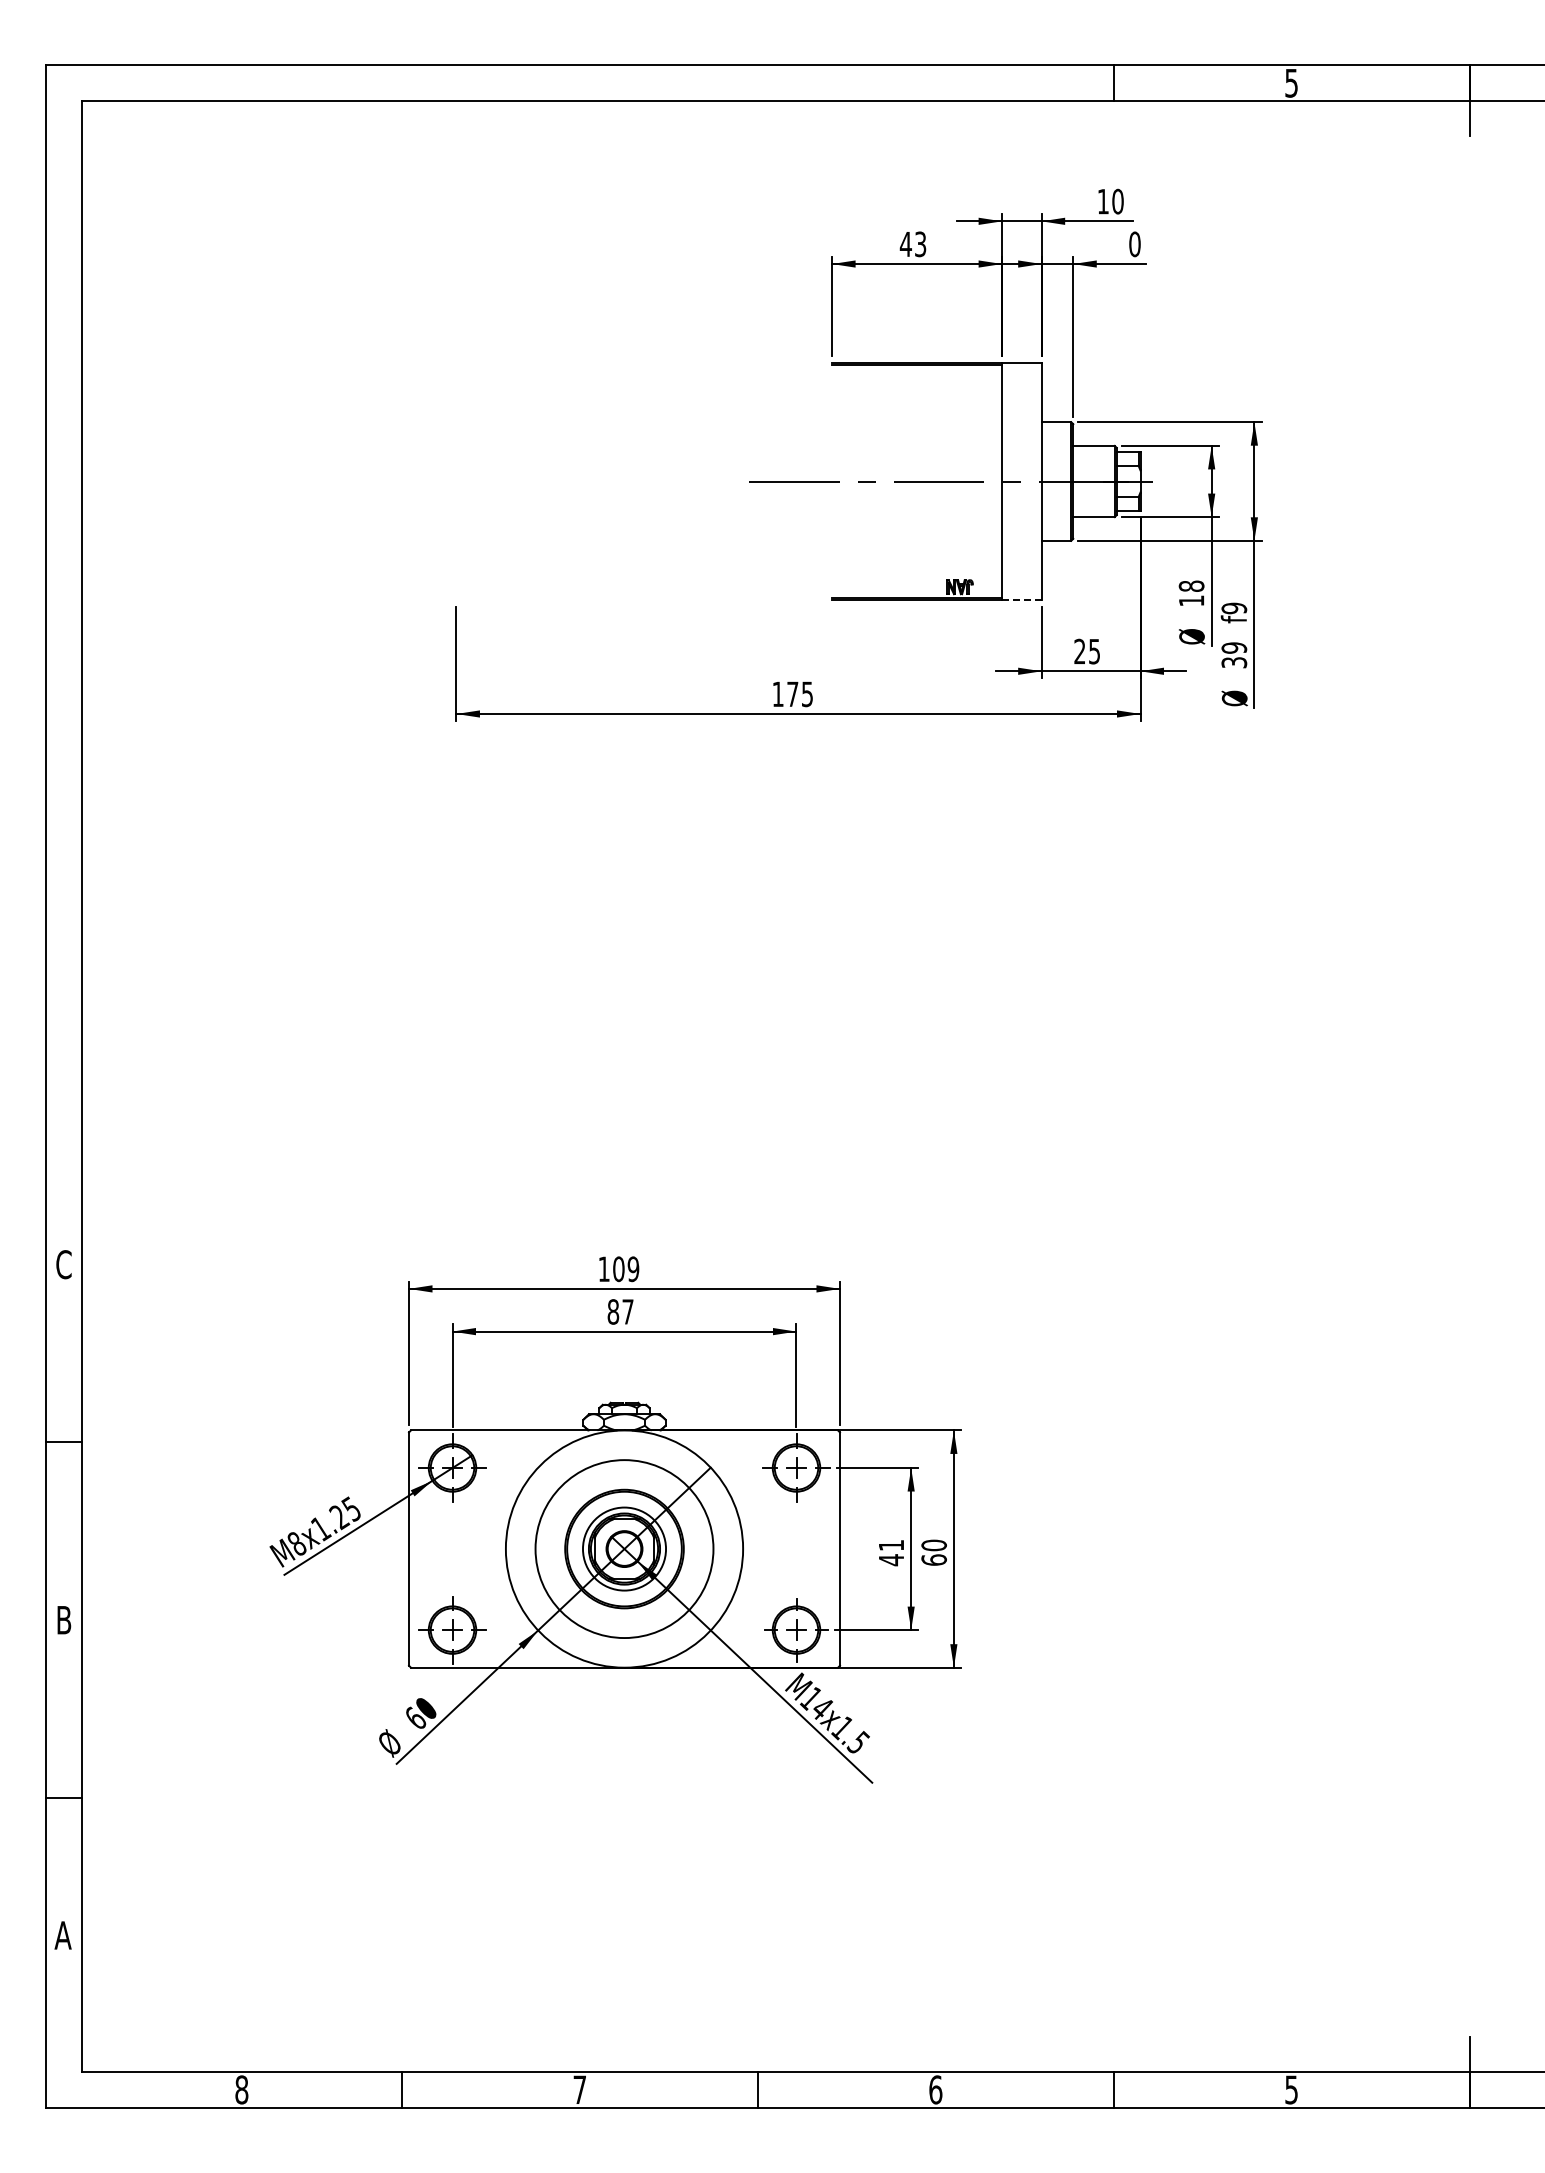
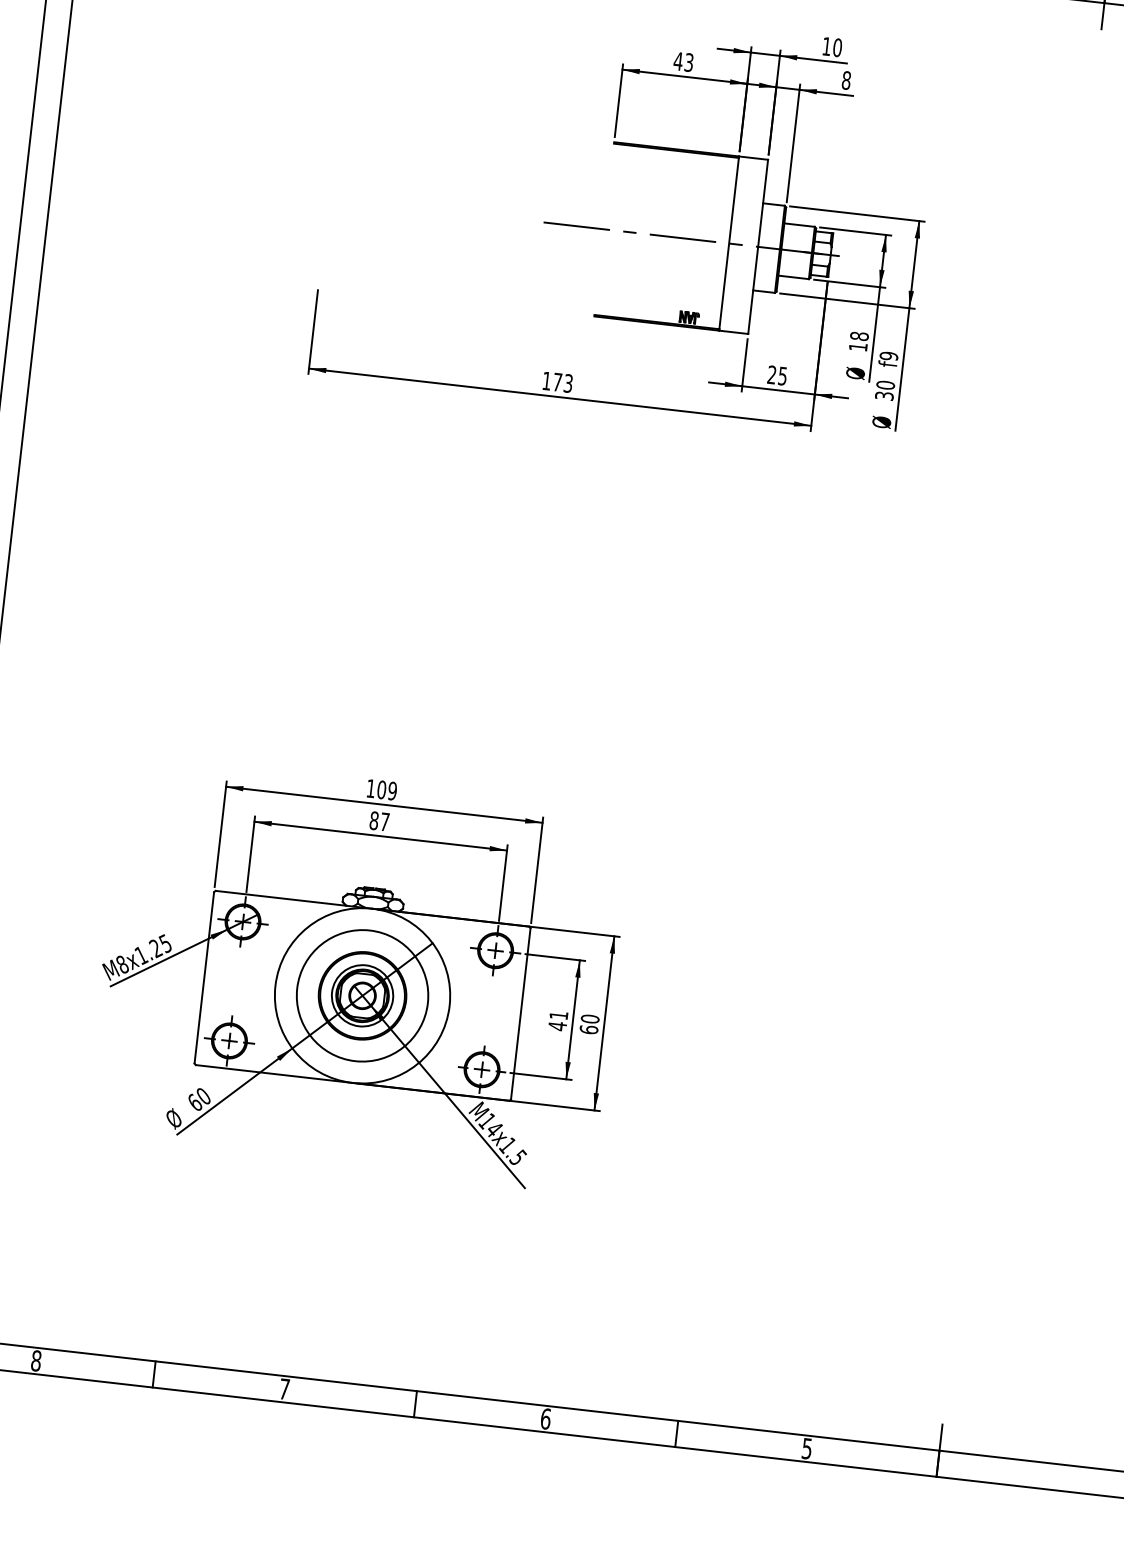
text: (1134, 243) -> (846, 79), 0 -> 8
line: (1021, 600) -> (733, 332), dashed -> solid
text: (1234, 647) -> (885, 384), 39 -> 30
text: (807, 693) -> (568, 382), 175 -> 173

